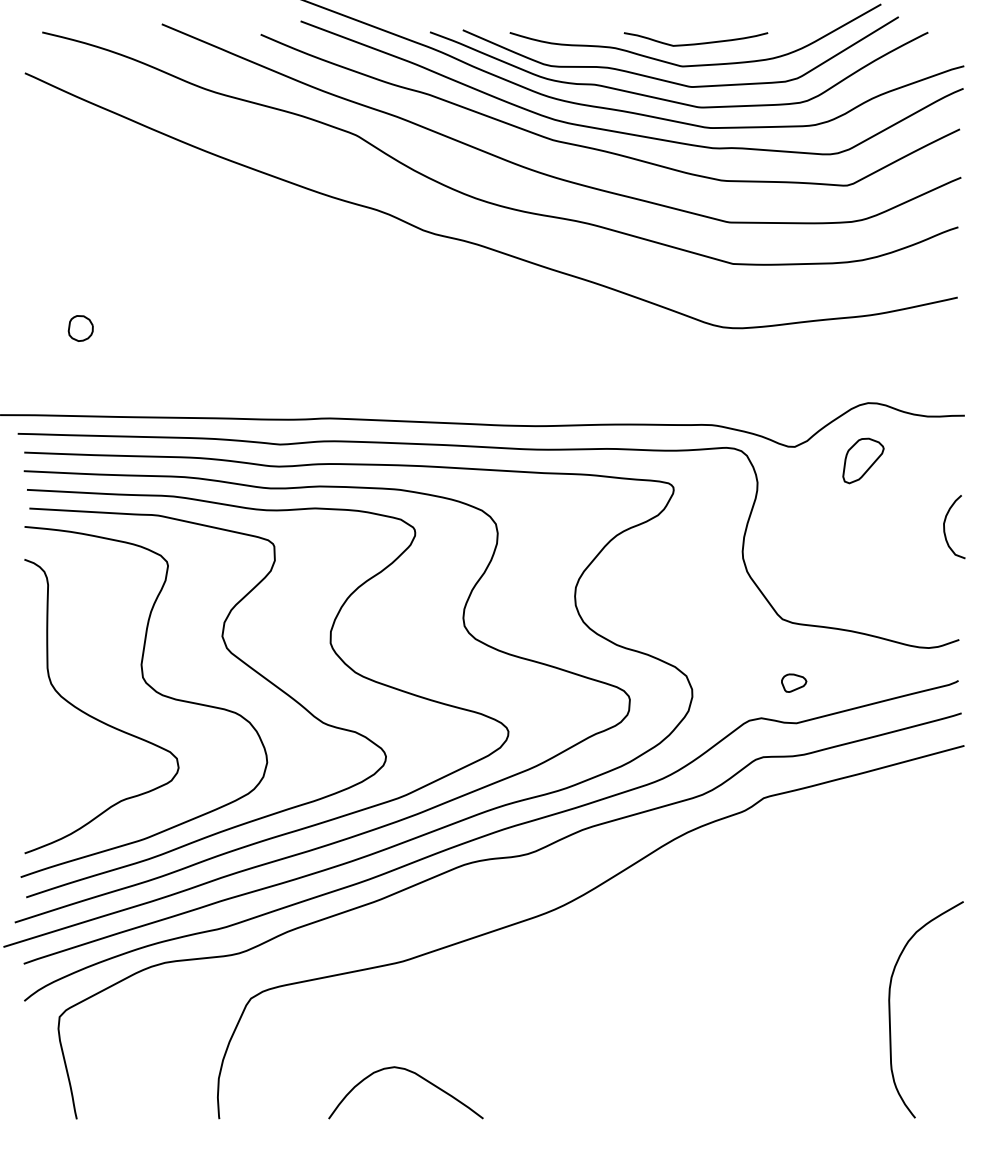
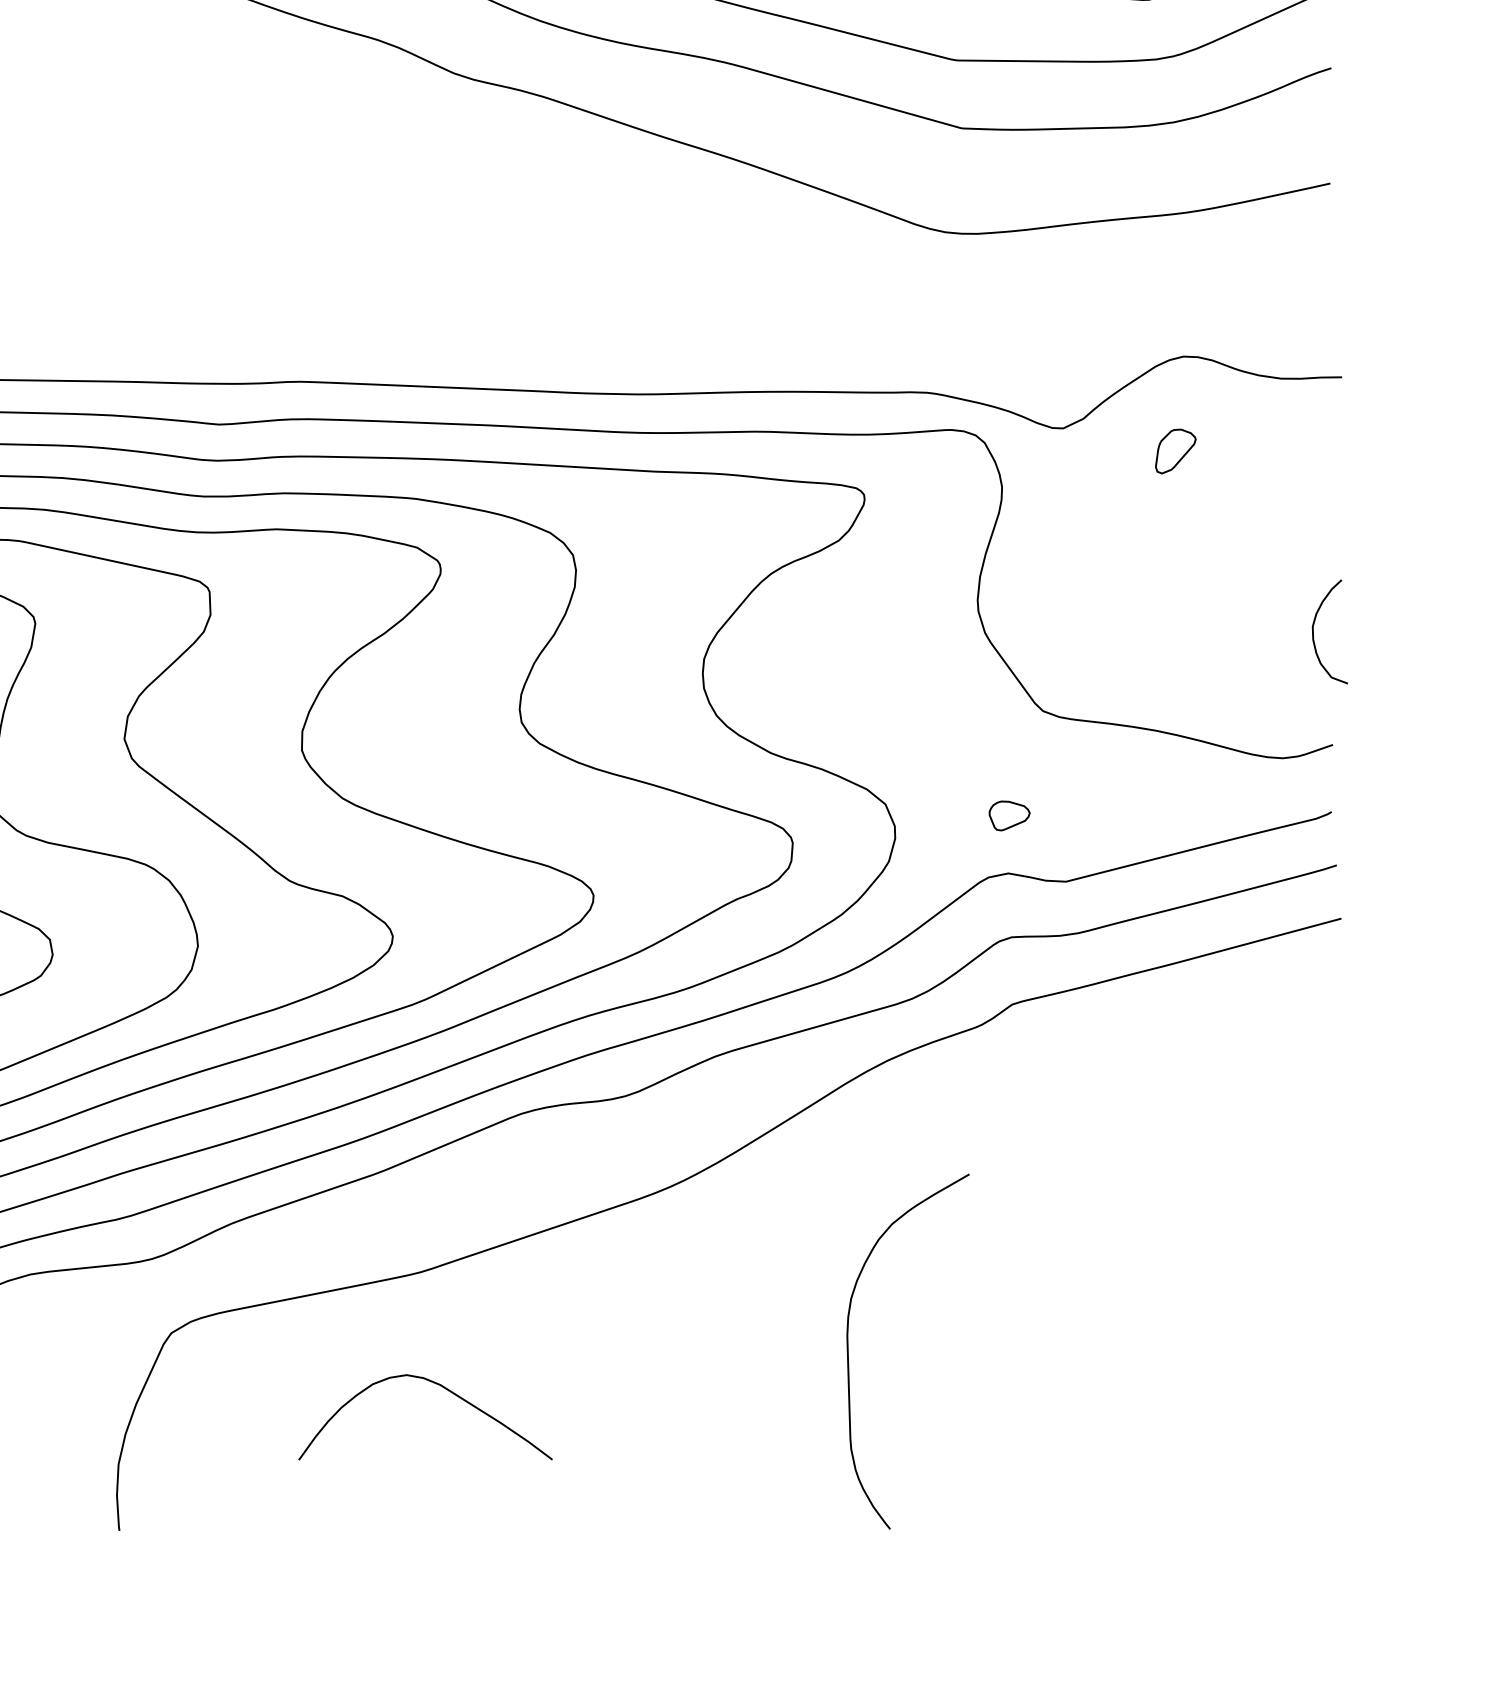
part: (863, 460) -> (1175, 450), size x0.6
curve: (945, 528) -> (1315, 634), moved
part: (794, 682) -> (1010, 814), moved
curve: (890, 1009) -> (849, 1351), moved
curve: (412, 1073) -> (436, 1385), moved

